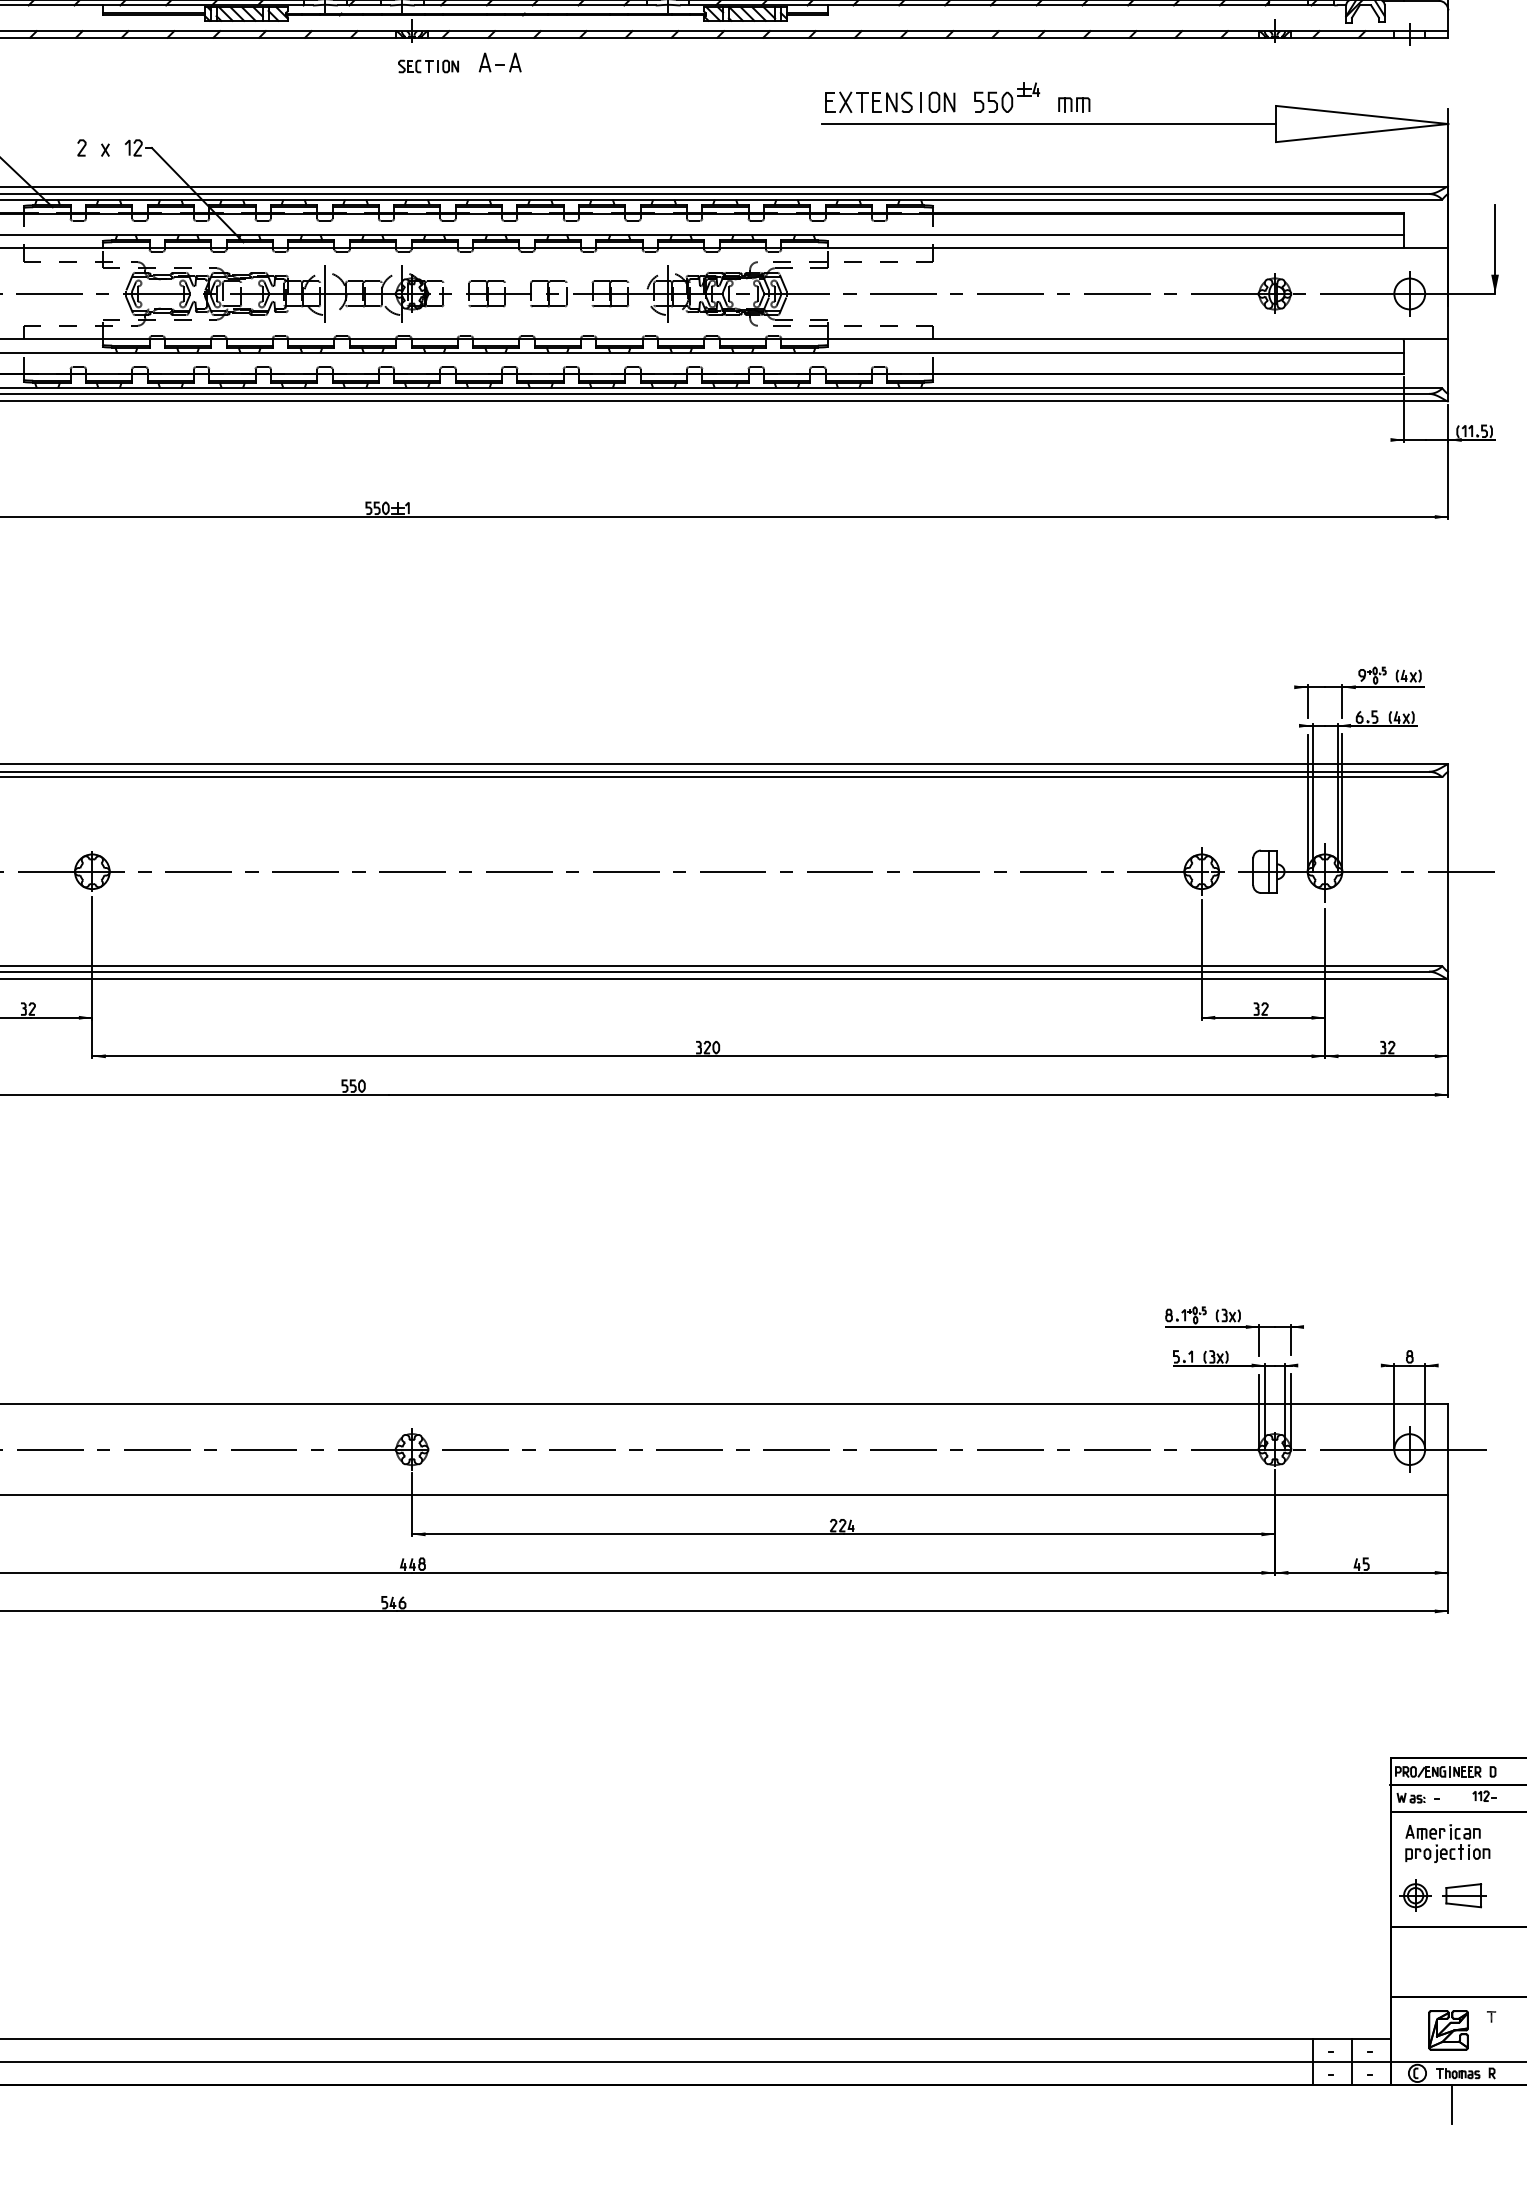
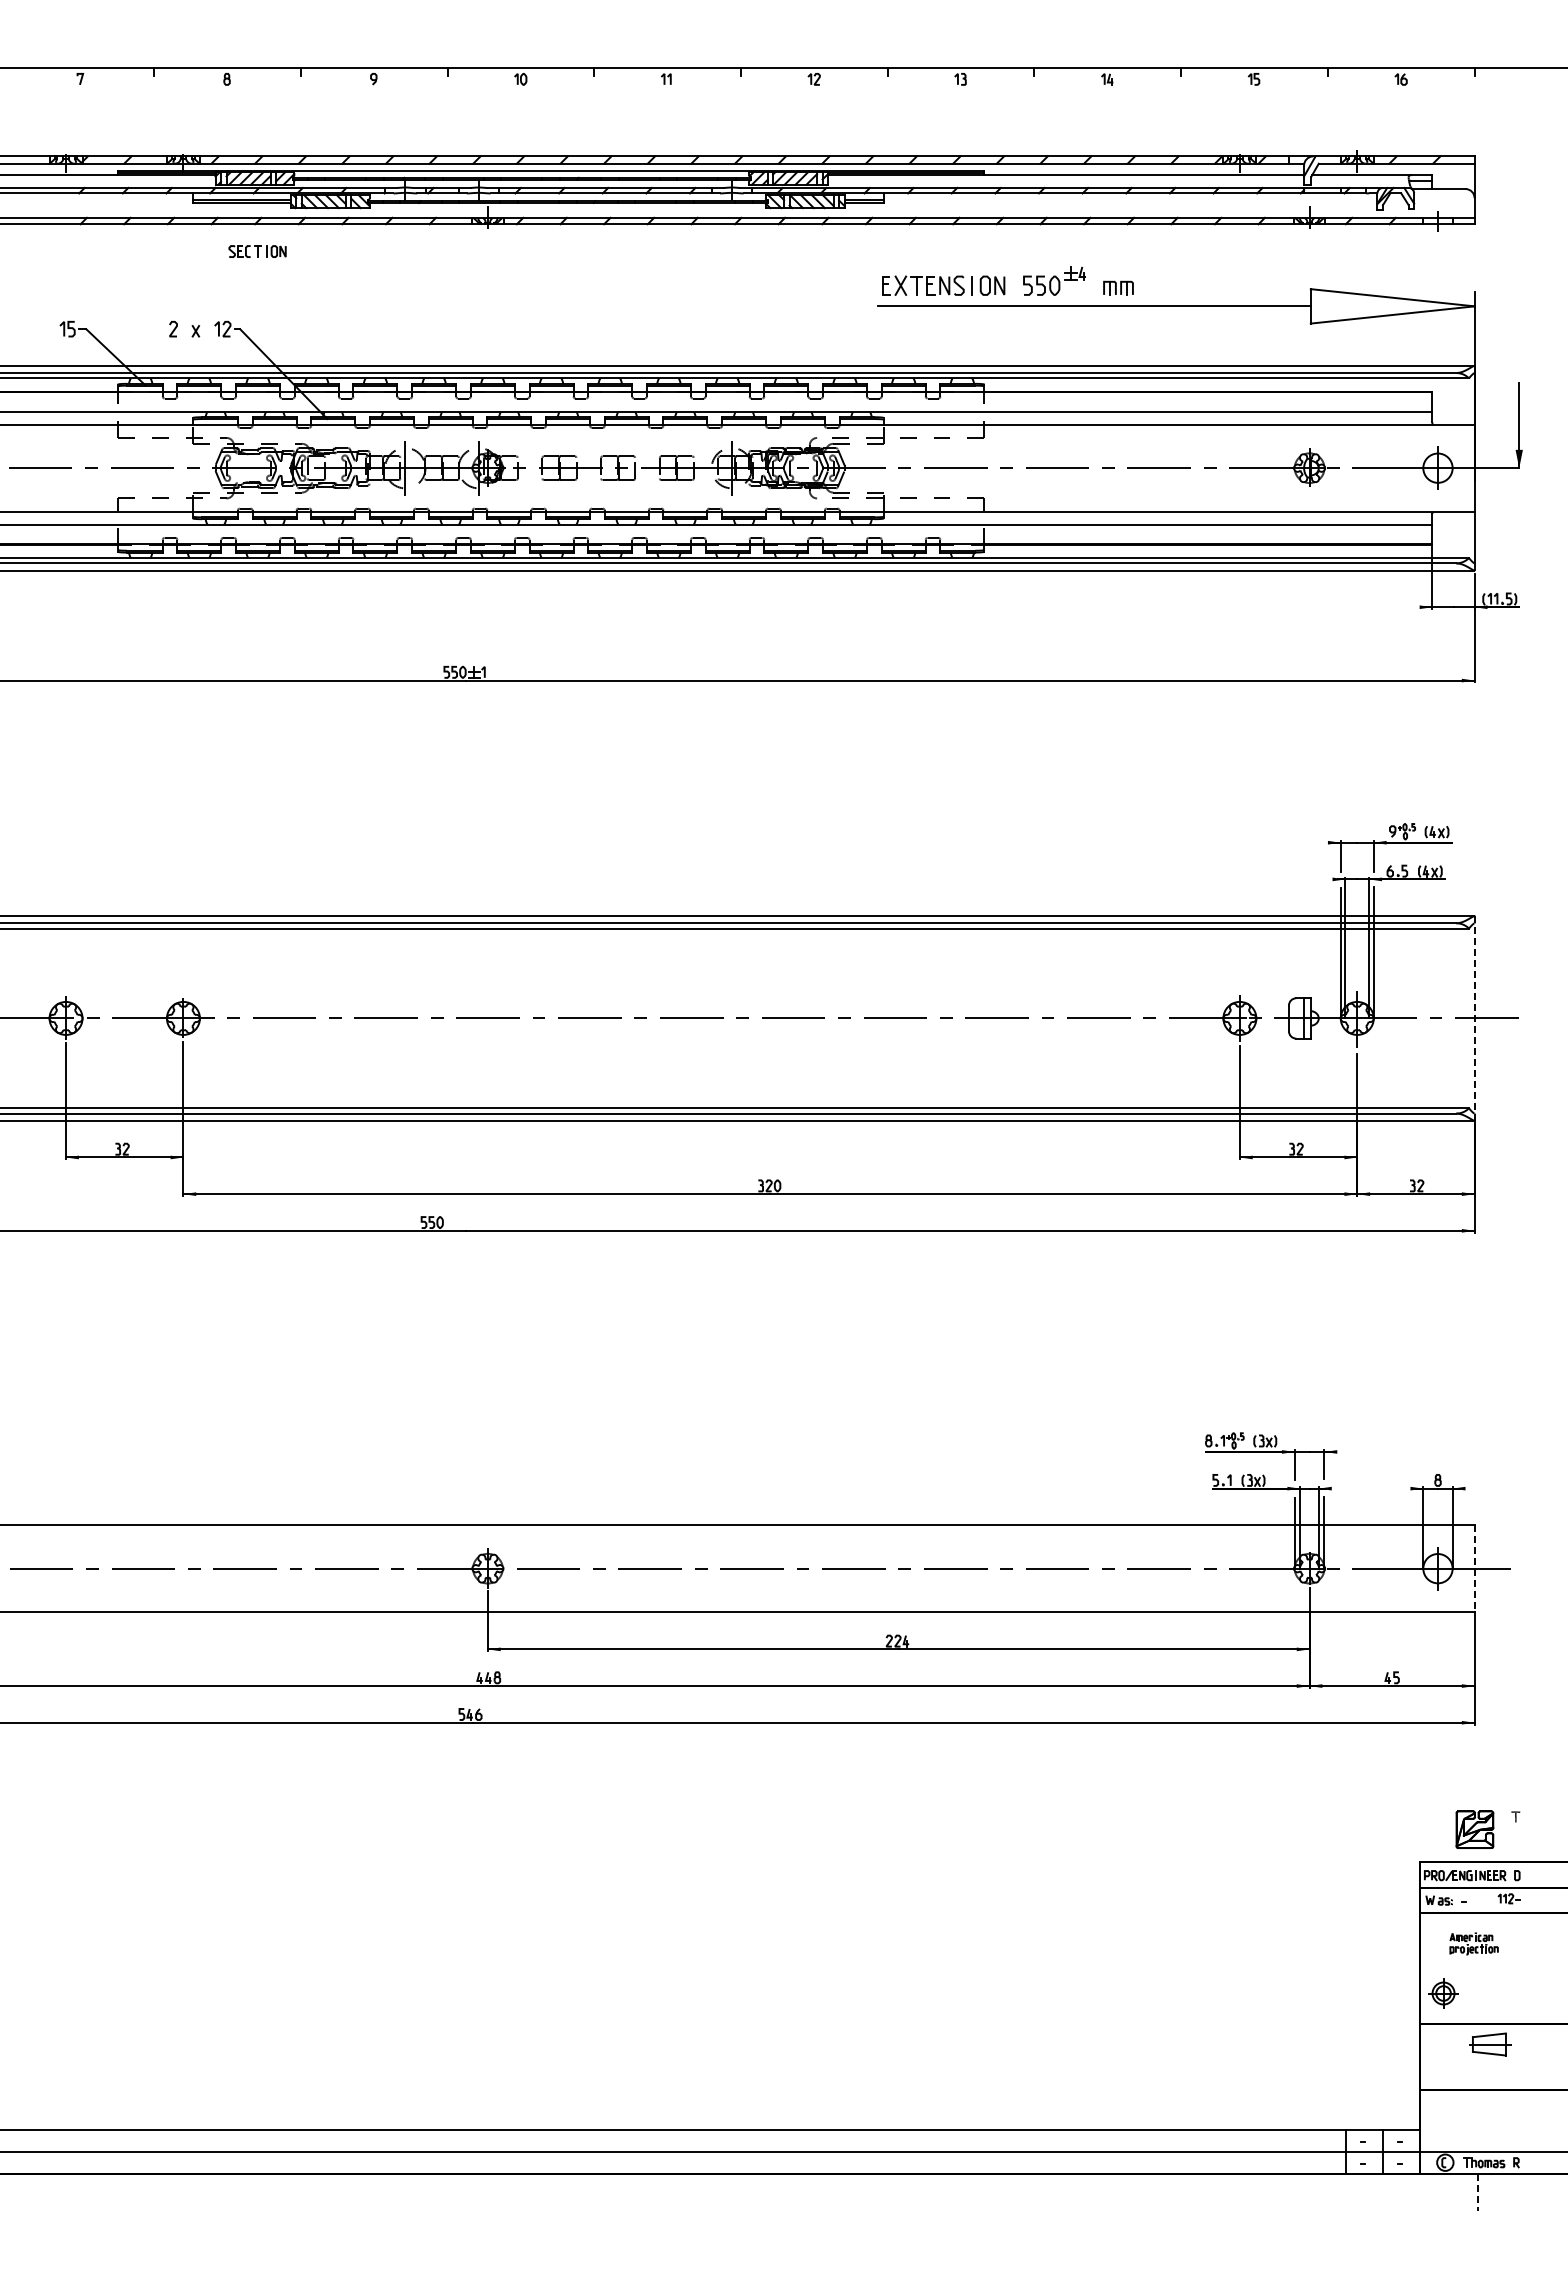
part: (499, 62) -> (571, 247), removed
part: (428, 66) -> (257, 251), moved
line: (1448, 870) -> (1474, 1017), solid -> dashed
line: (1448, 1450) -> (1474, 1569), solid -> dashed
part: (1447, 1843) -> (1473, 1943), size x0.6
part: (1464, 1895) -> (1490, 2044), moved
part: (1461, 2030) -> (1487, 1829), moved
line: (1452, 2104) -> (1478, 2192), solid -> dashed

